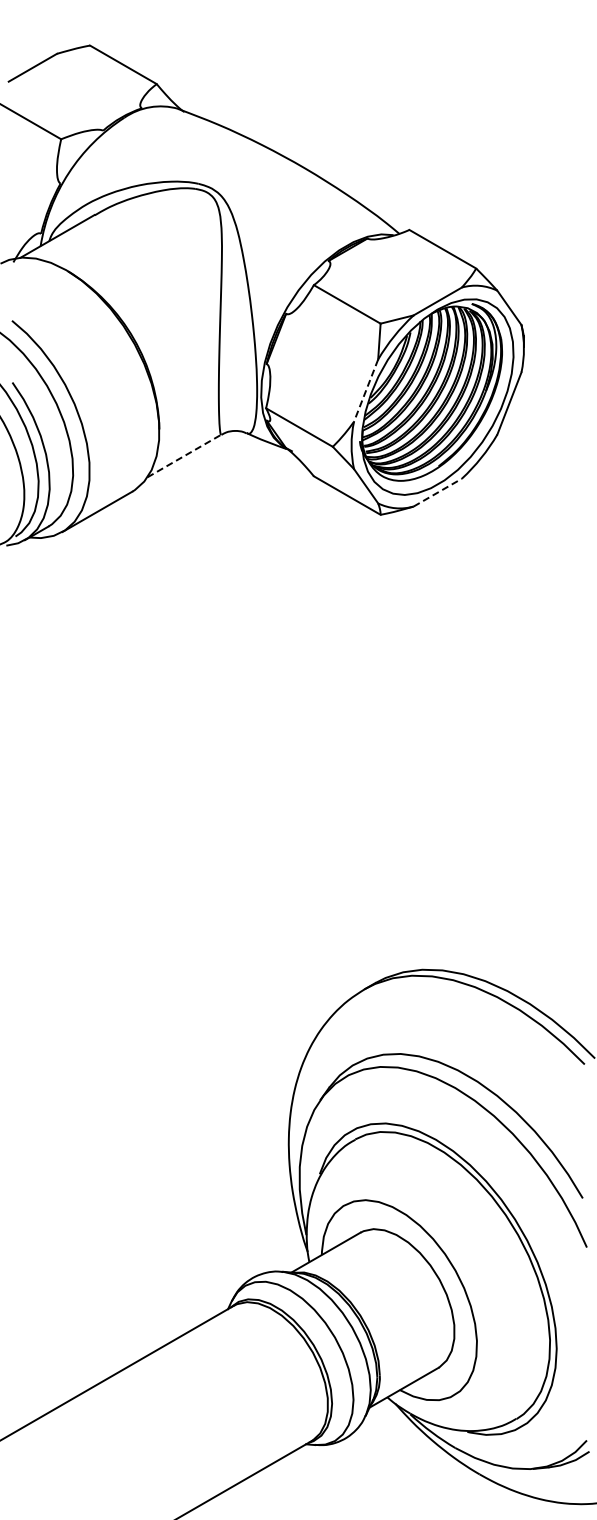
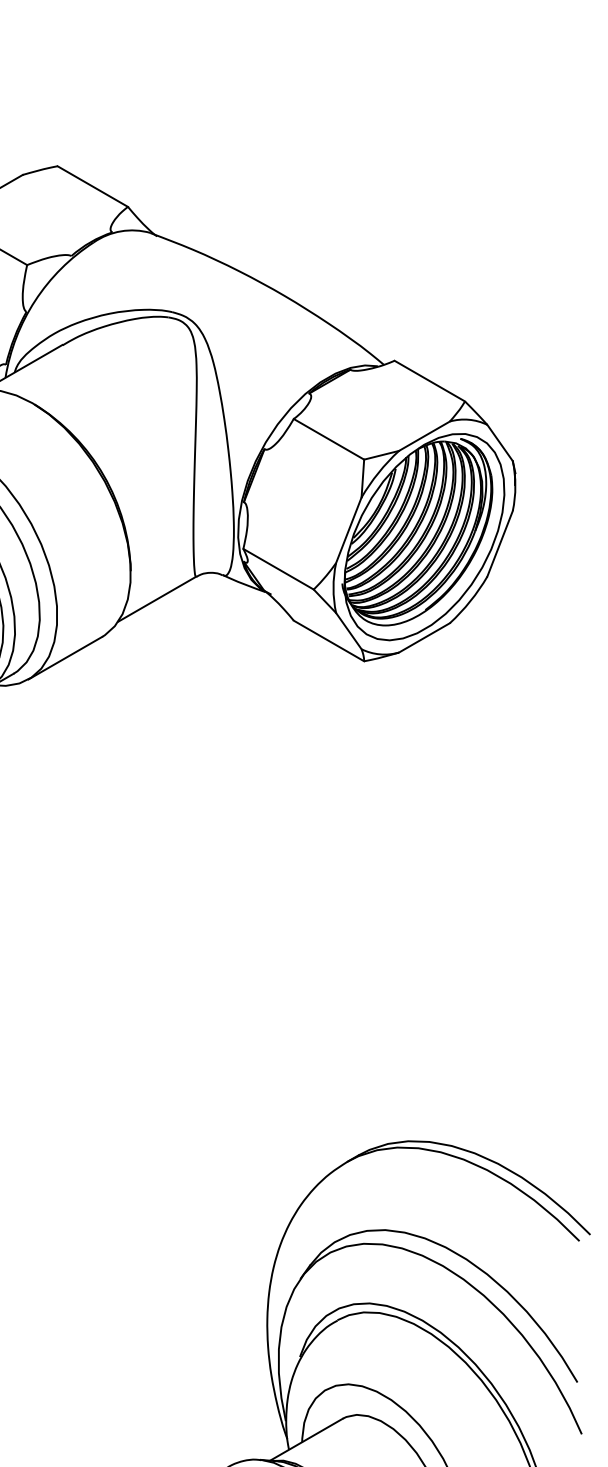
line: (365, 391) -> (348, 531), dashed -> solid
line: (184, 456) -> (157, 599), dashed -> solid
line: (437, 492) -> (424, 637), dashed -> solid

